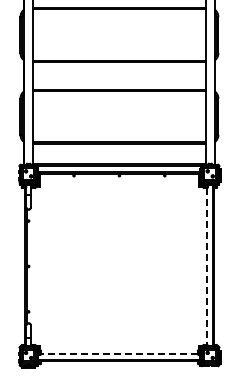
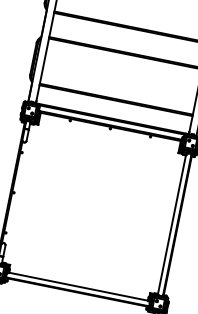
line: (207, 266) -> (172, 224), dashed -> solid
line: (118, 354) -> (77, 286), dashed -> solid

